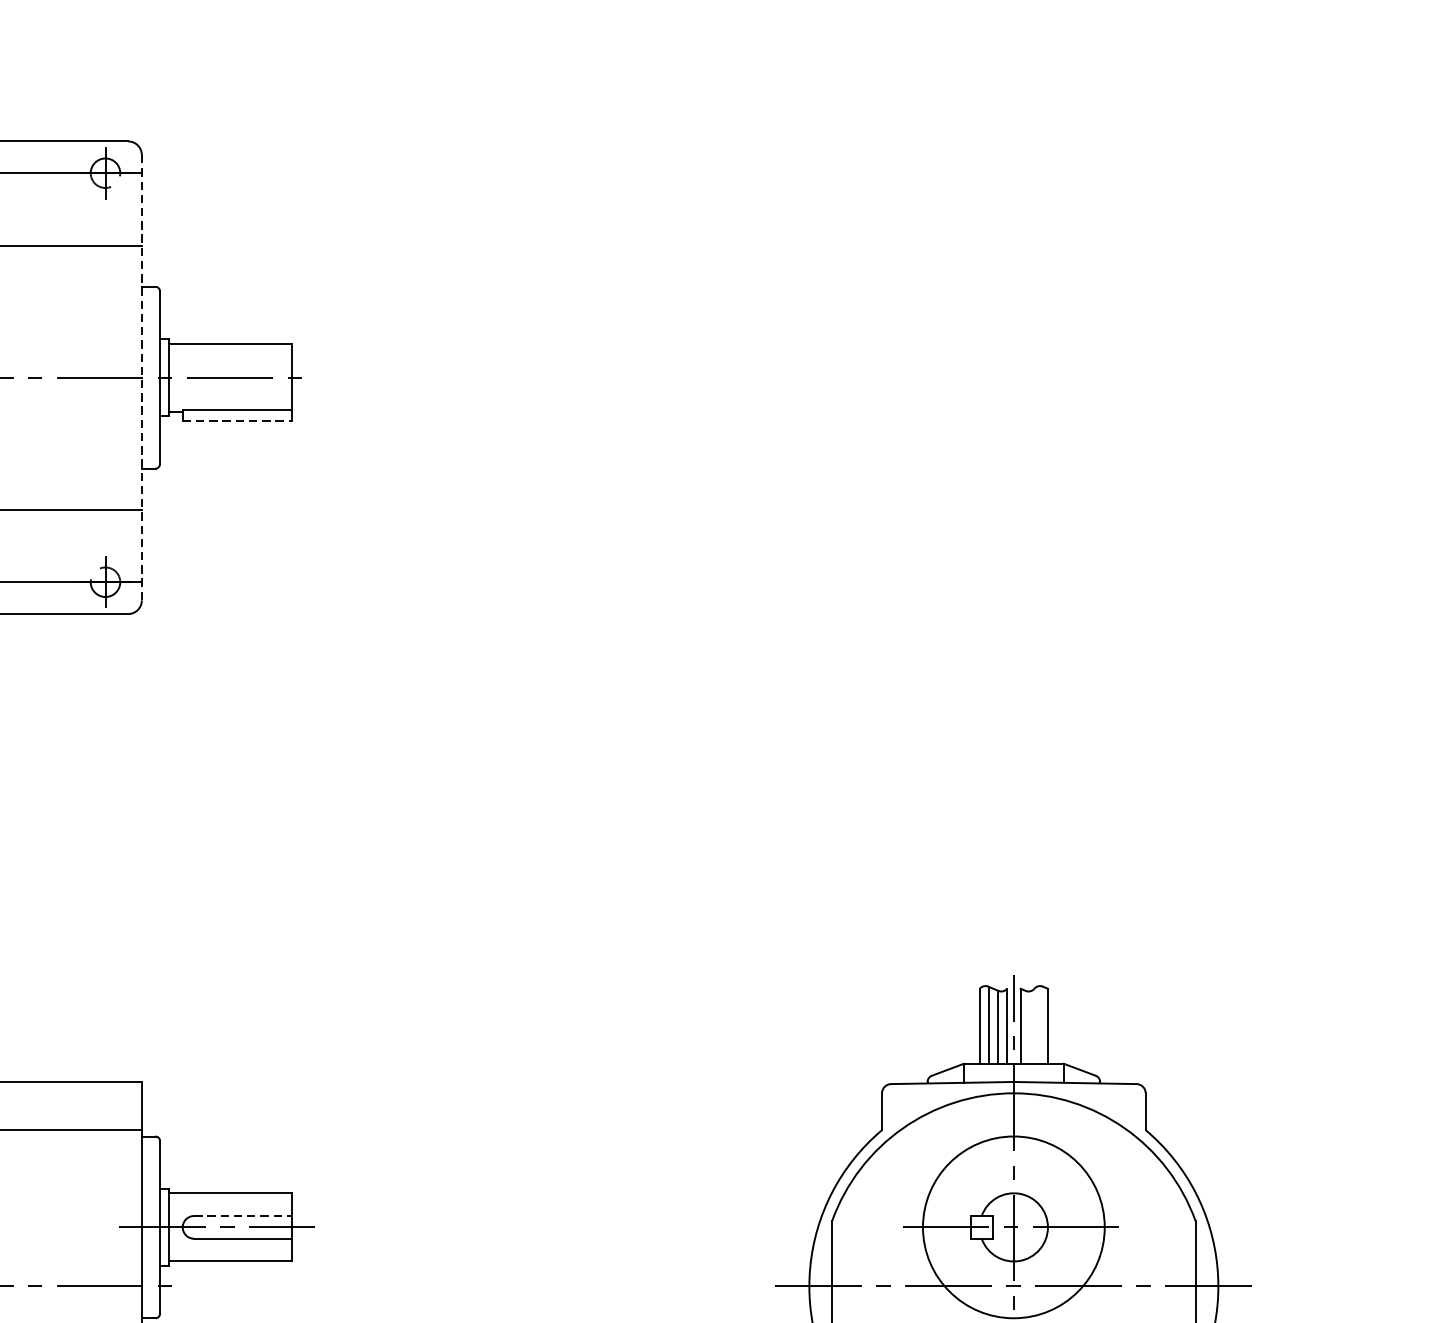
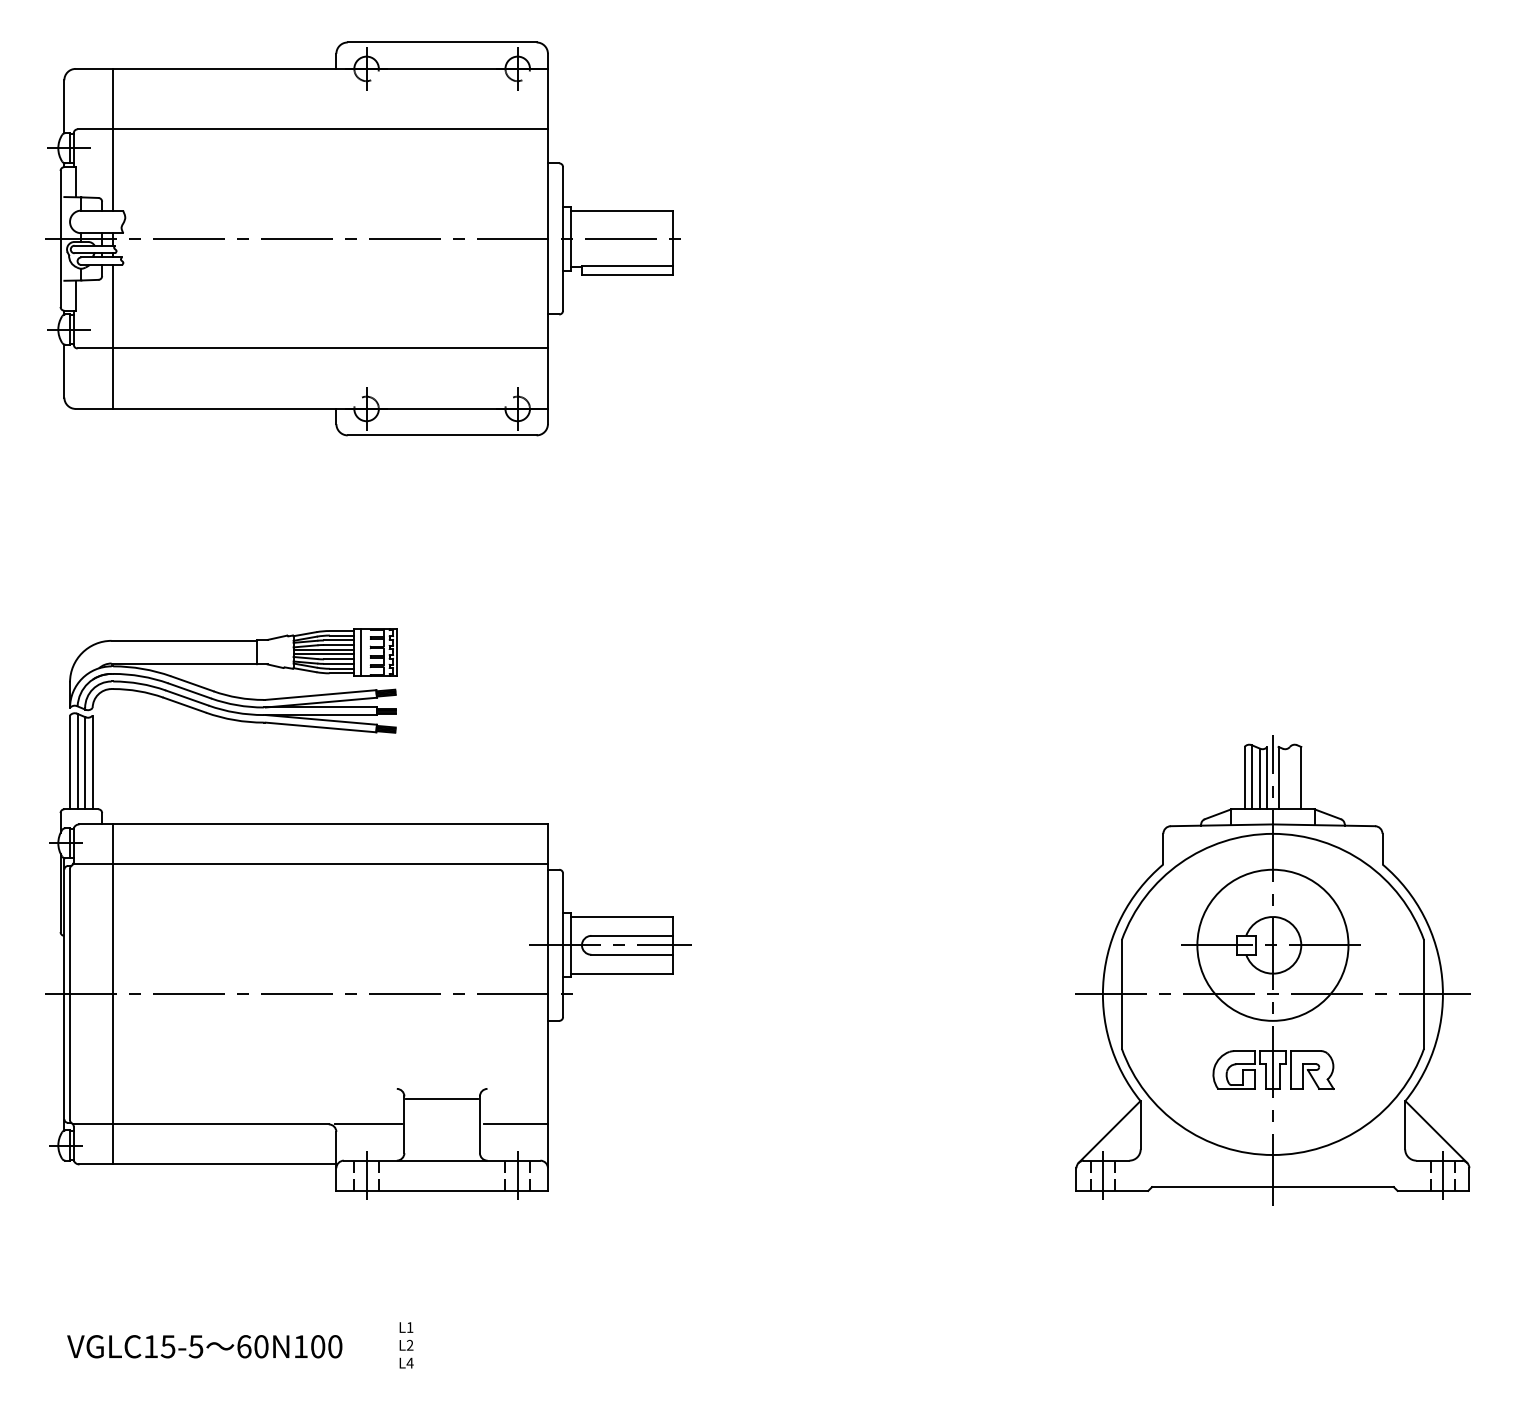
line: (141, 378) -> (547, 239), dashed -> solid
line: (237, 420) -> (627, 274), dashed -> solid
line: (243, 1215) -> (632, 935), dashed -> solid

